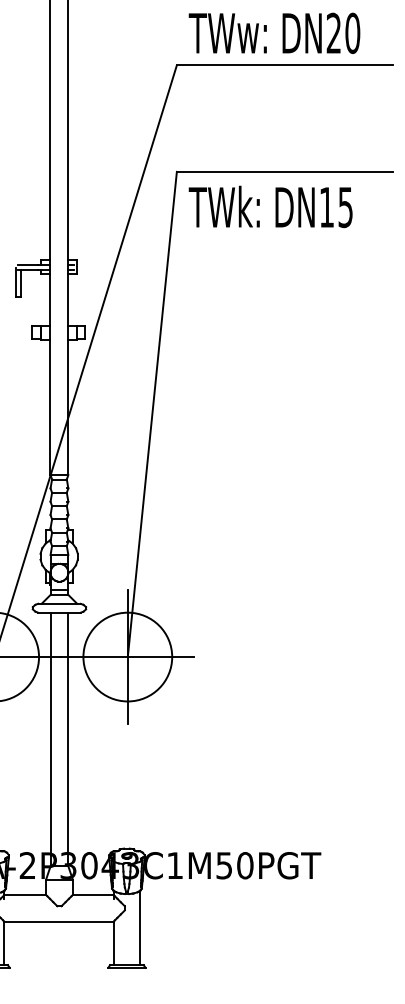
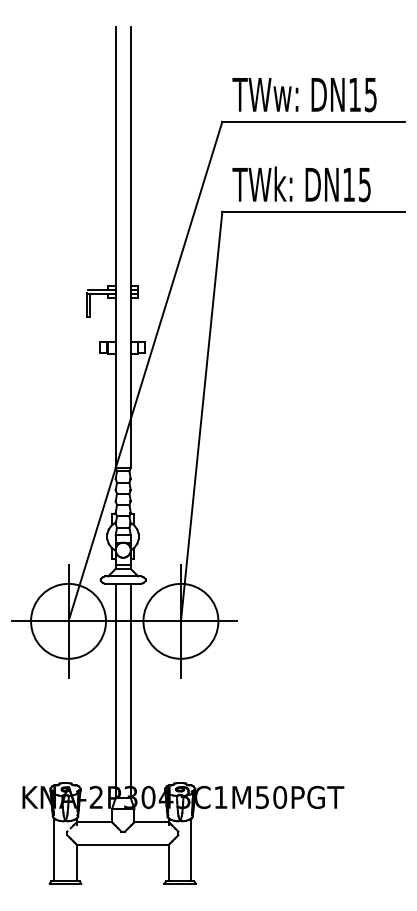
text: (344, 32) -> (363, 94), DN20 -> DN15
text: (270, 207) -> (301, 184), moved

